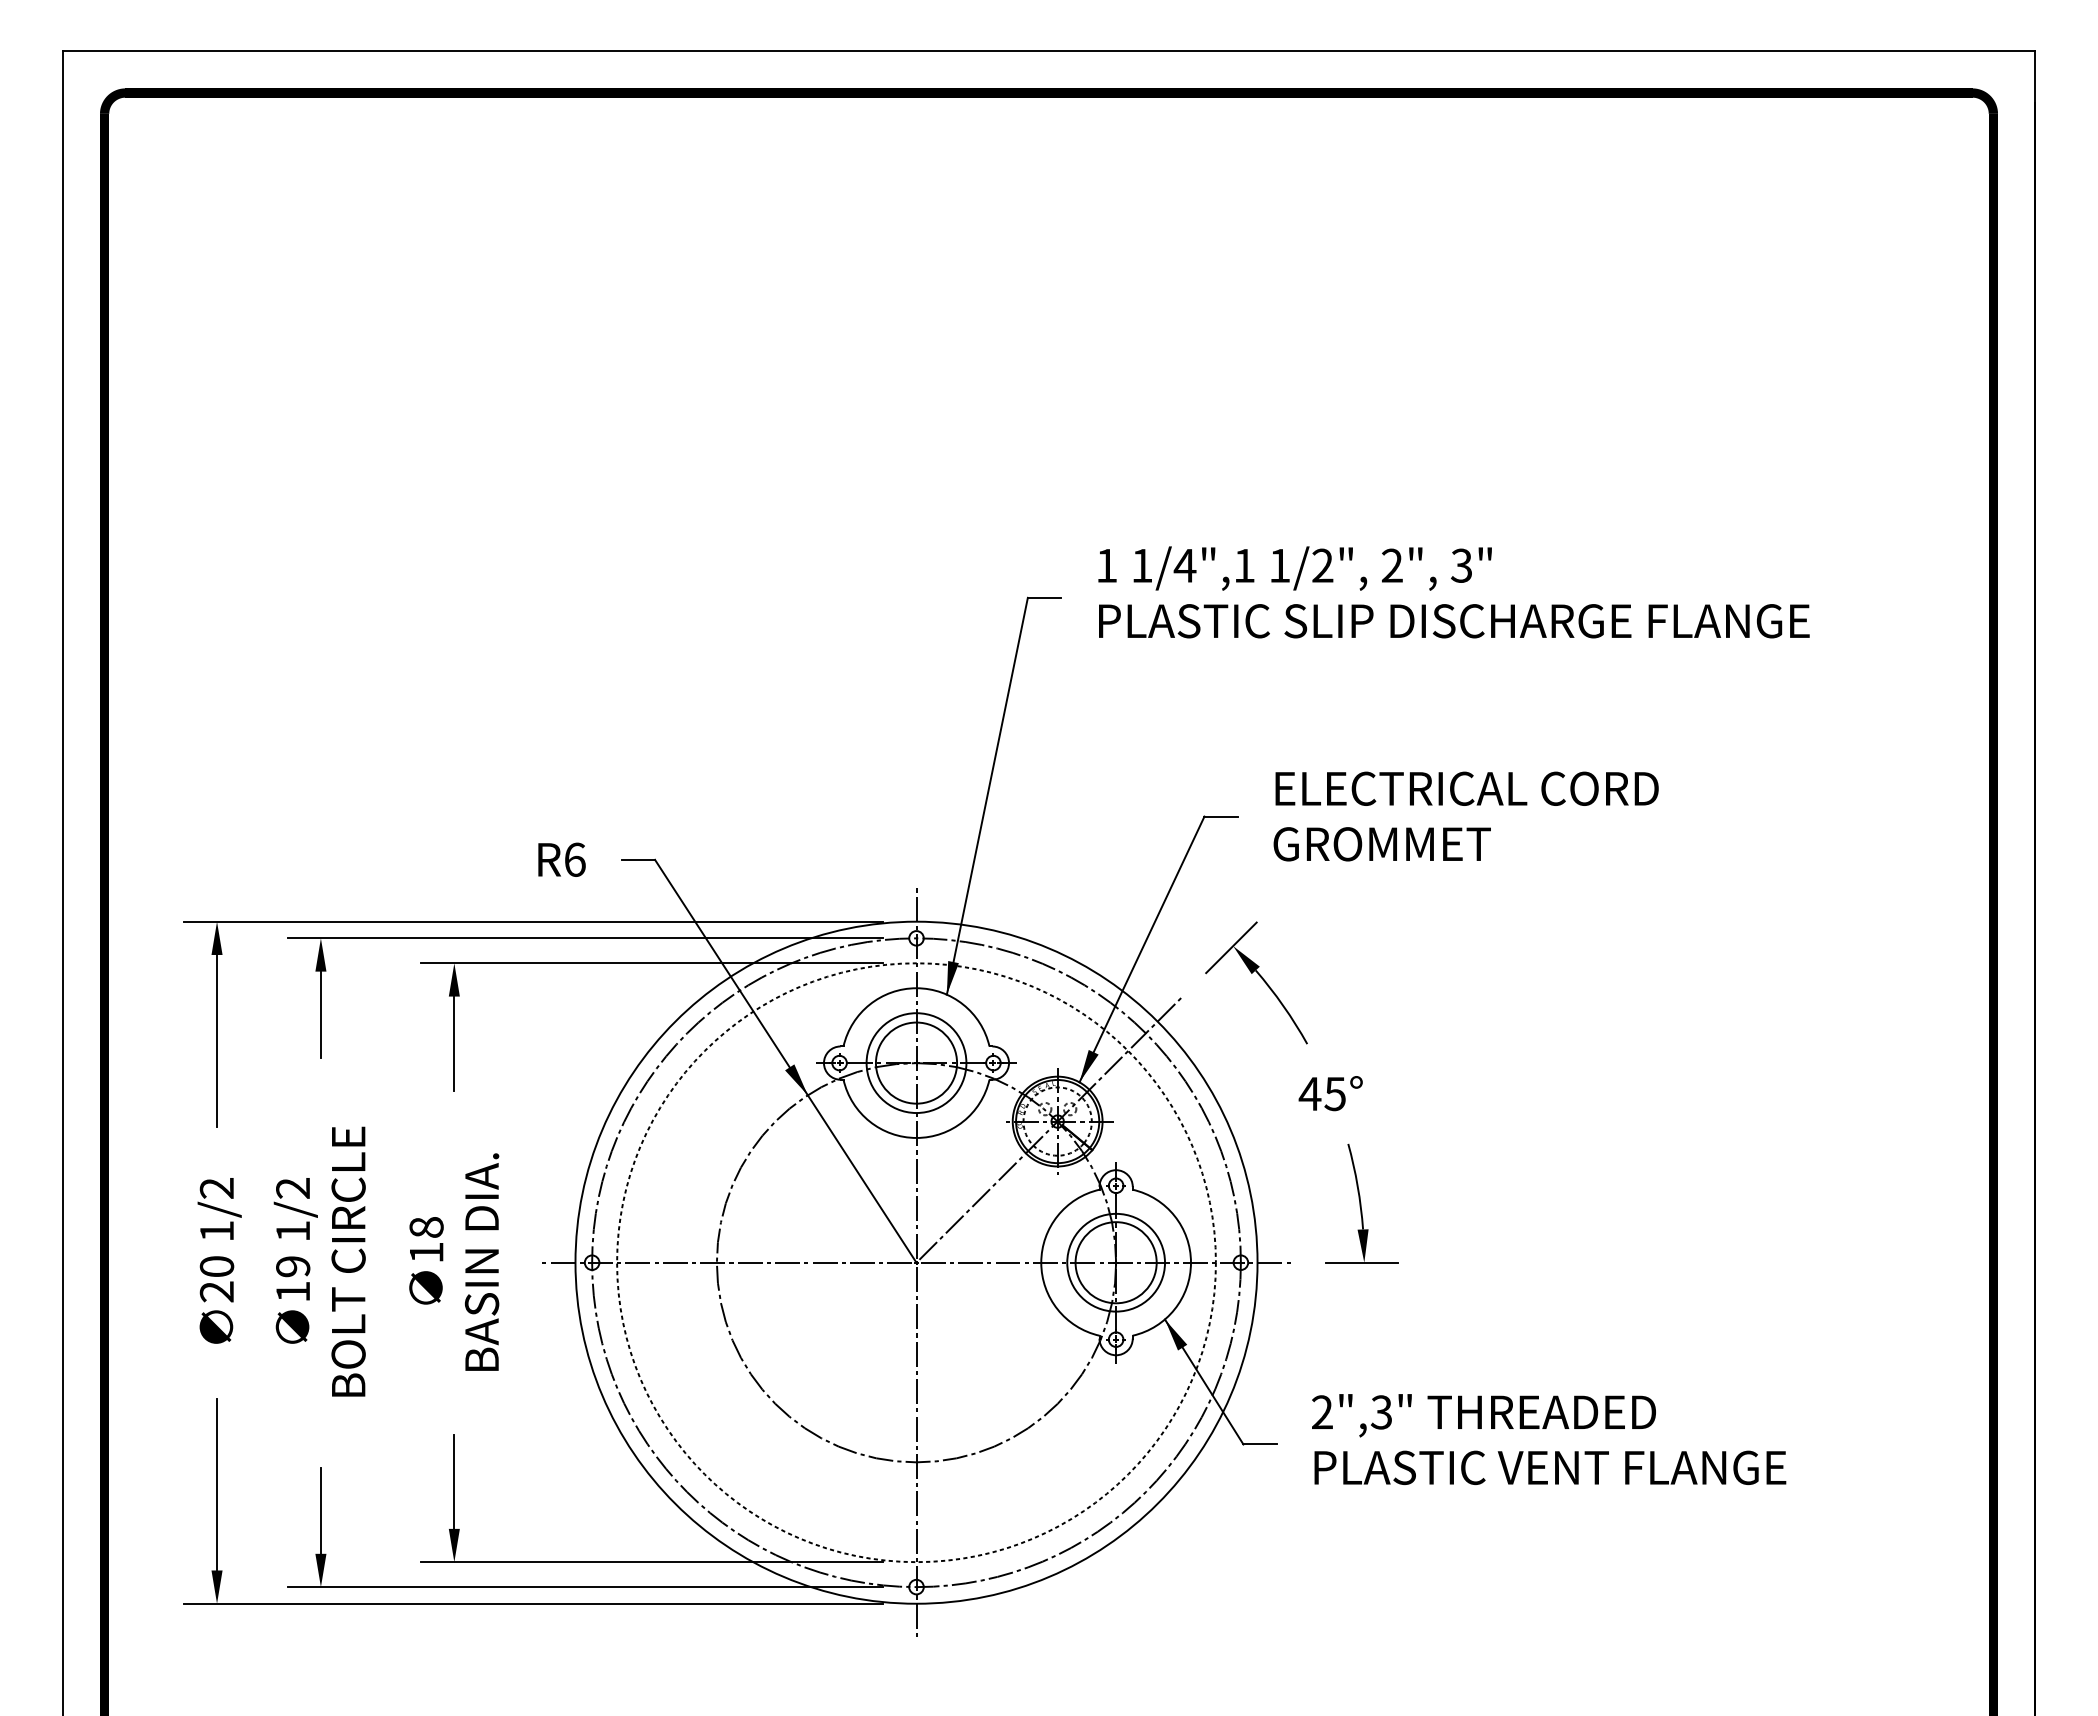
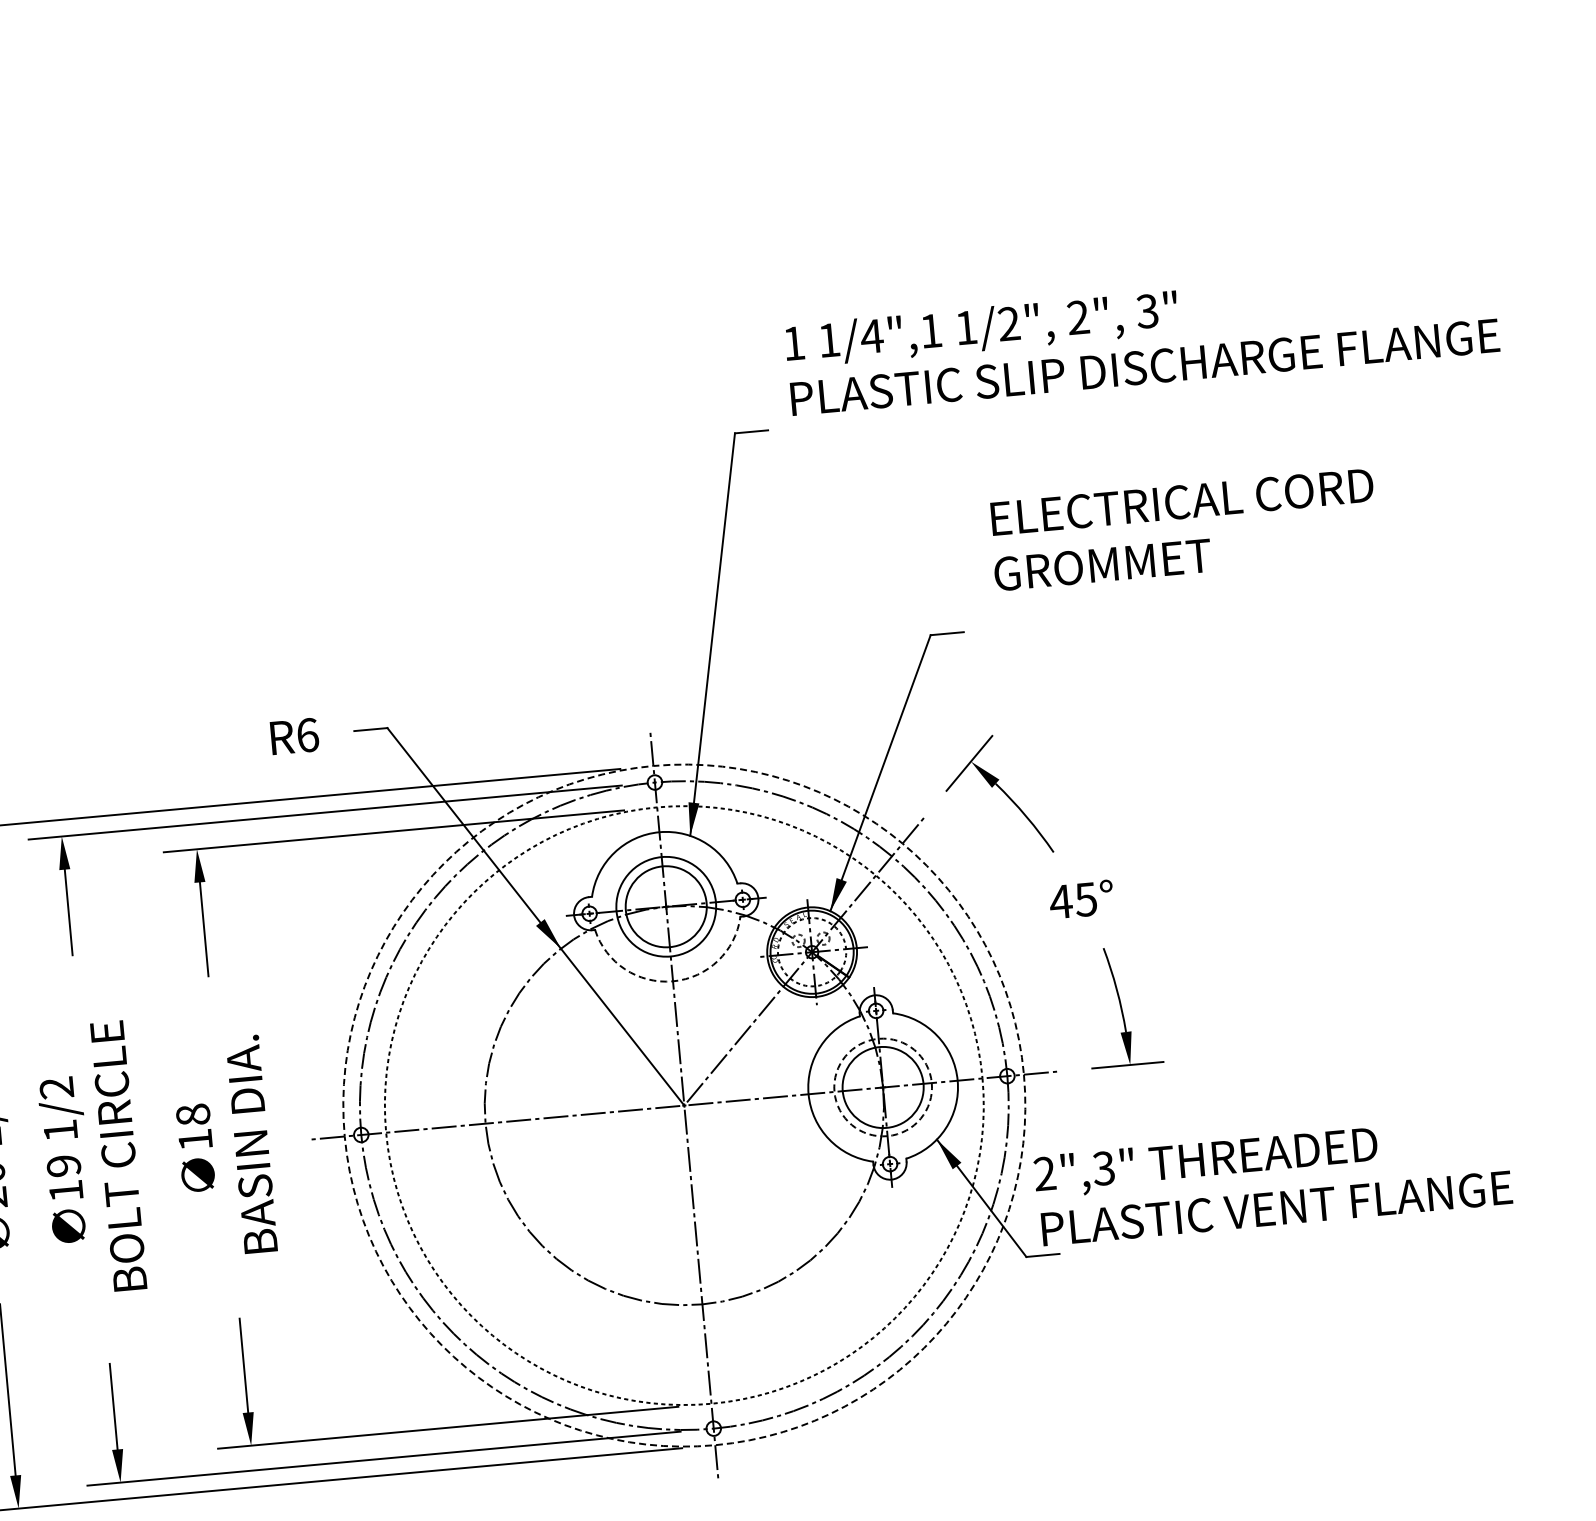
text: (1453, 592) -> (1141, 338), moved
text: (1465, 816) -> (1183, 529), moved
arc: (916, 1137) -> (672, 980), solid -> dashed
circle: (916, 1262) -> (684, 1105), solid -> dashed
circle: (1116, 1262) -> (883, 1087), solid -> dashed
text: (1549, 1439) -> (1273, 1180), moved

